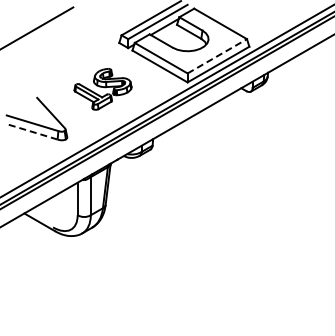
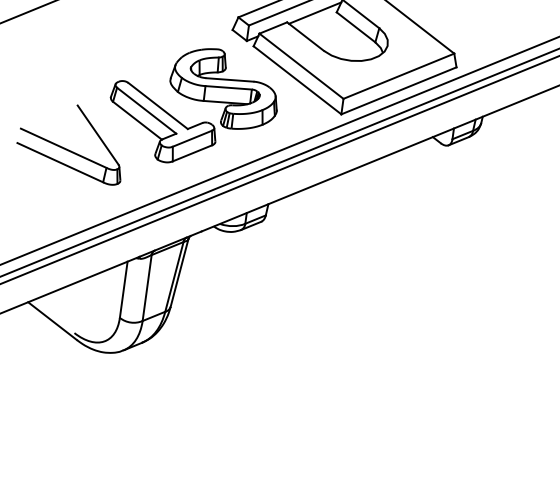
line: (217, 56) -> (399, 76), dashed -> solid
part: (102, 89) -> (192, 106), size x1.67
line: (31, 131) -> (59, 162), dashed -> solid

